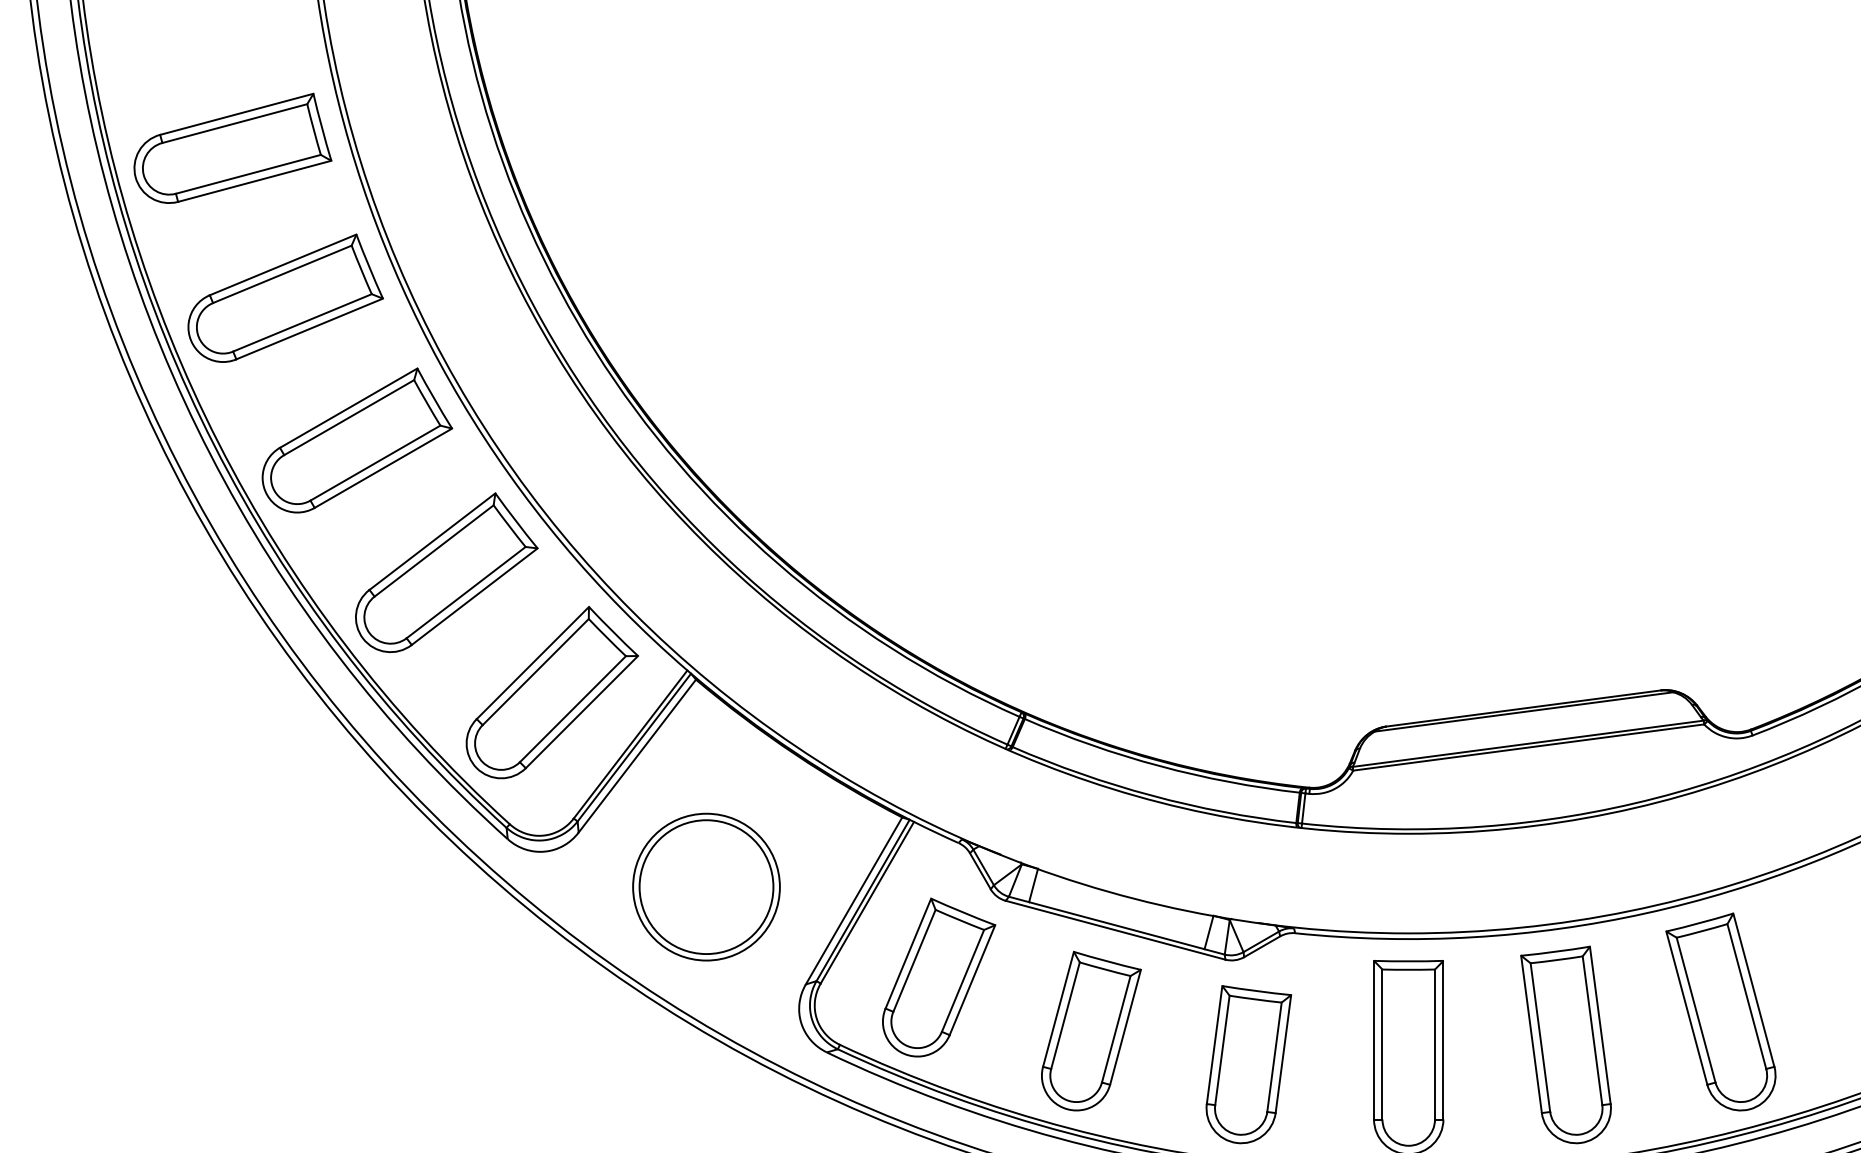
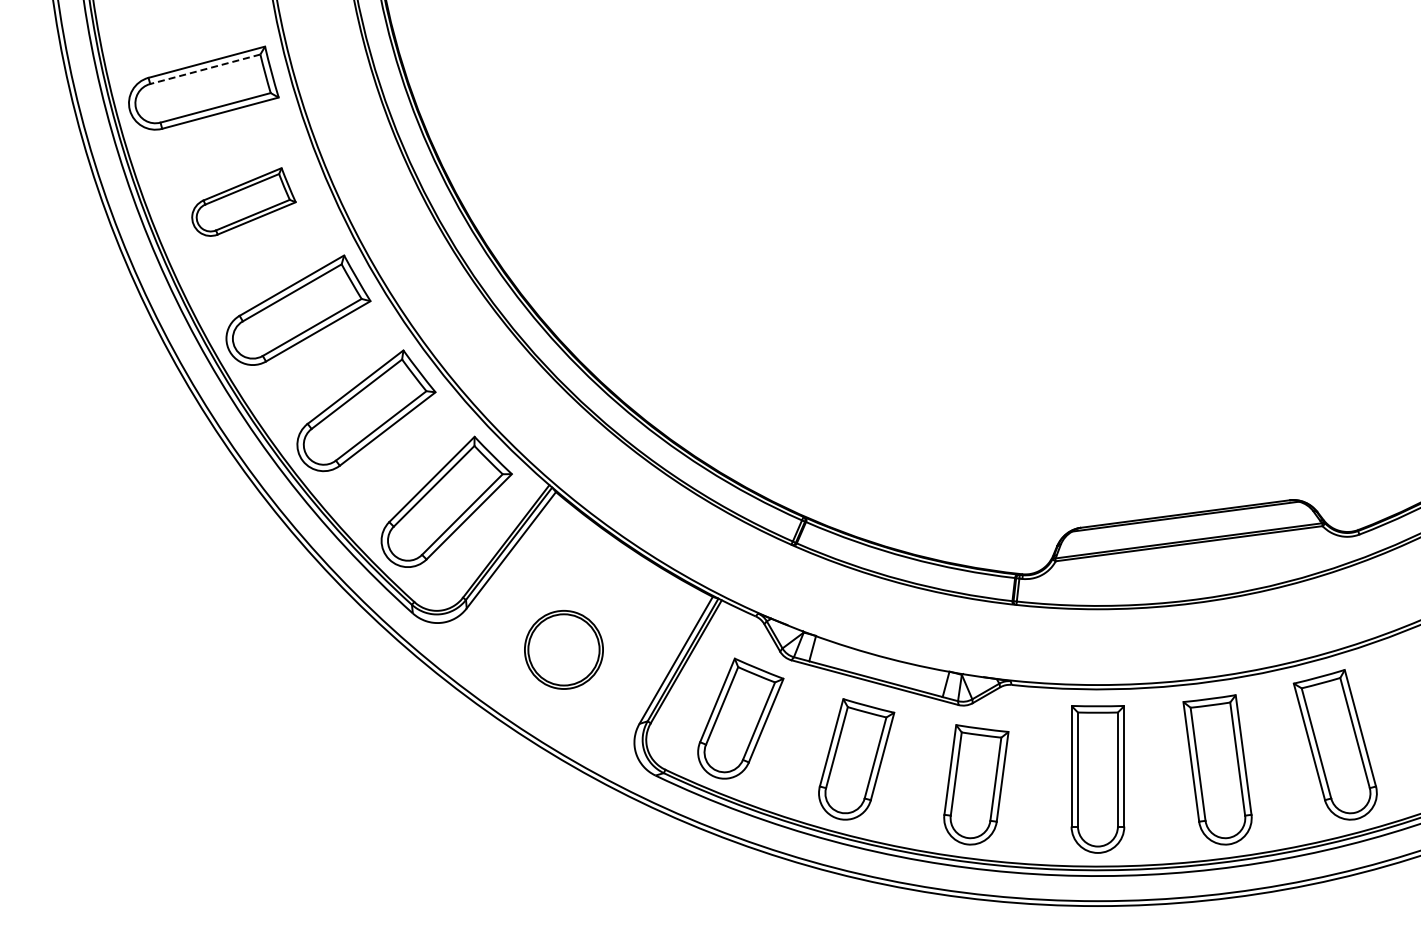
line: (233, 123) -> (204, 69), solid -> dashed
part: (285, 297) -> (243, 201), size x0.7
part: (705, 886) -> (563, 649), size x0.7

